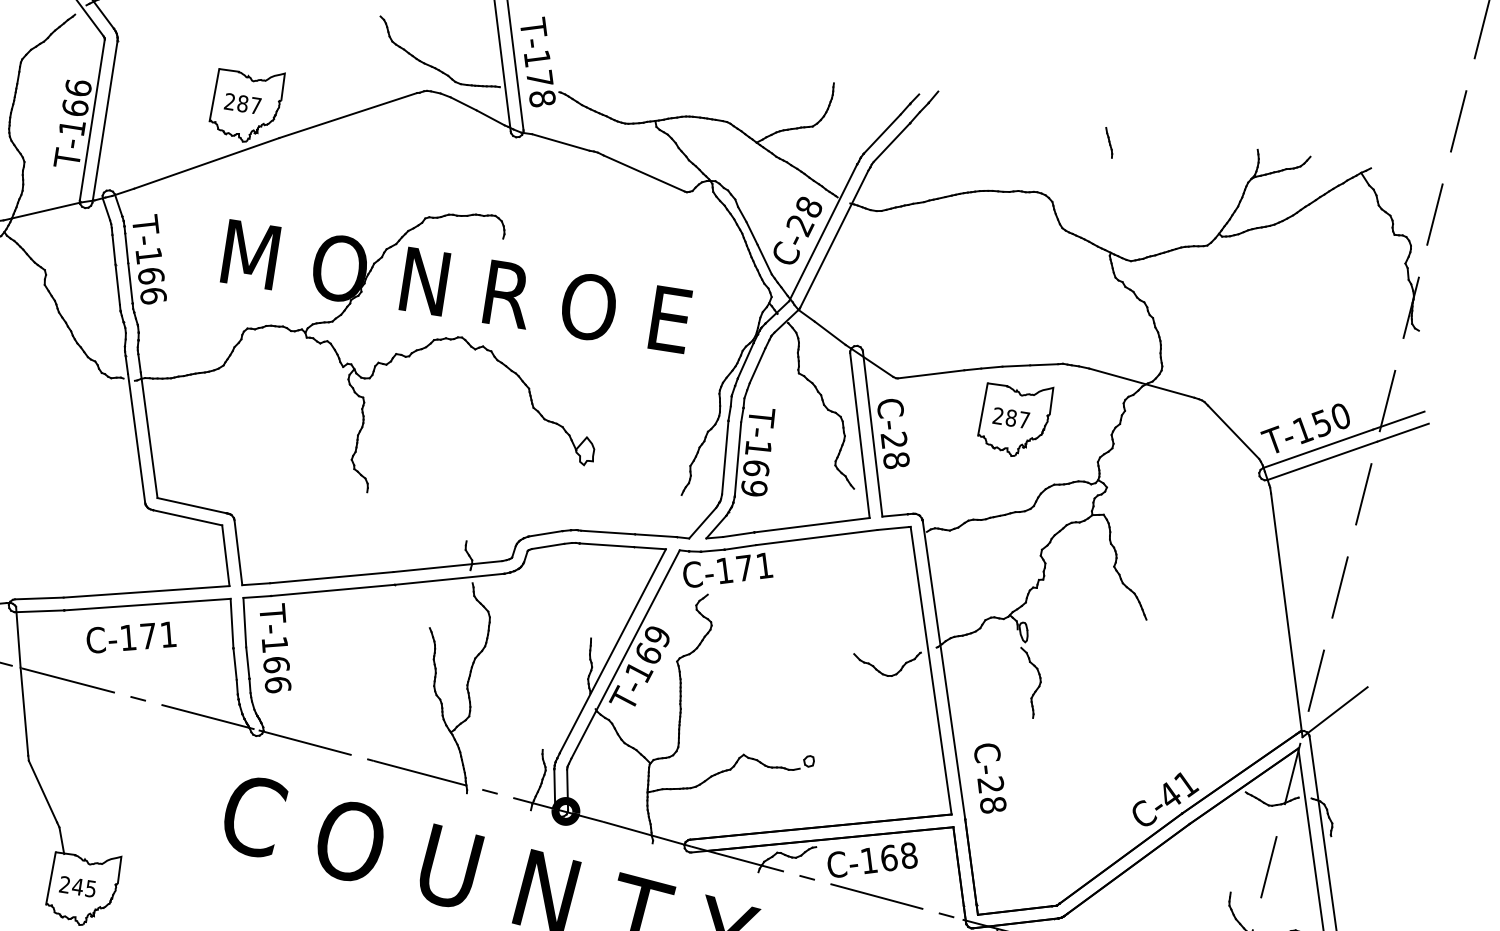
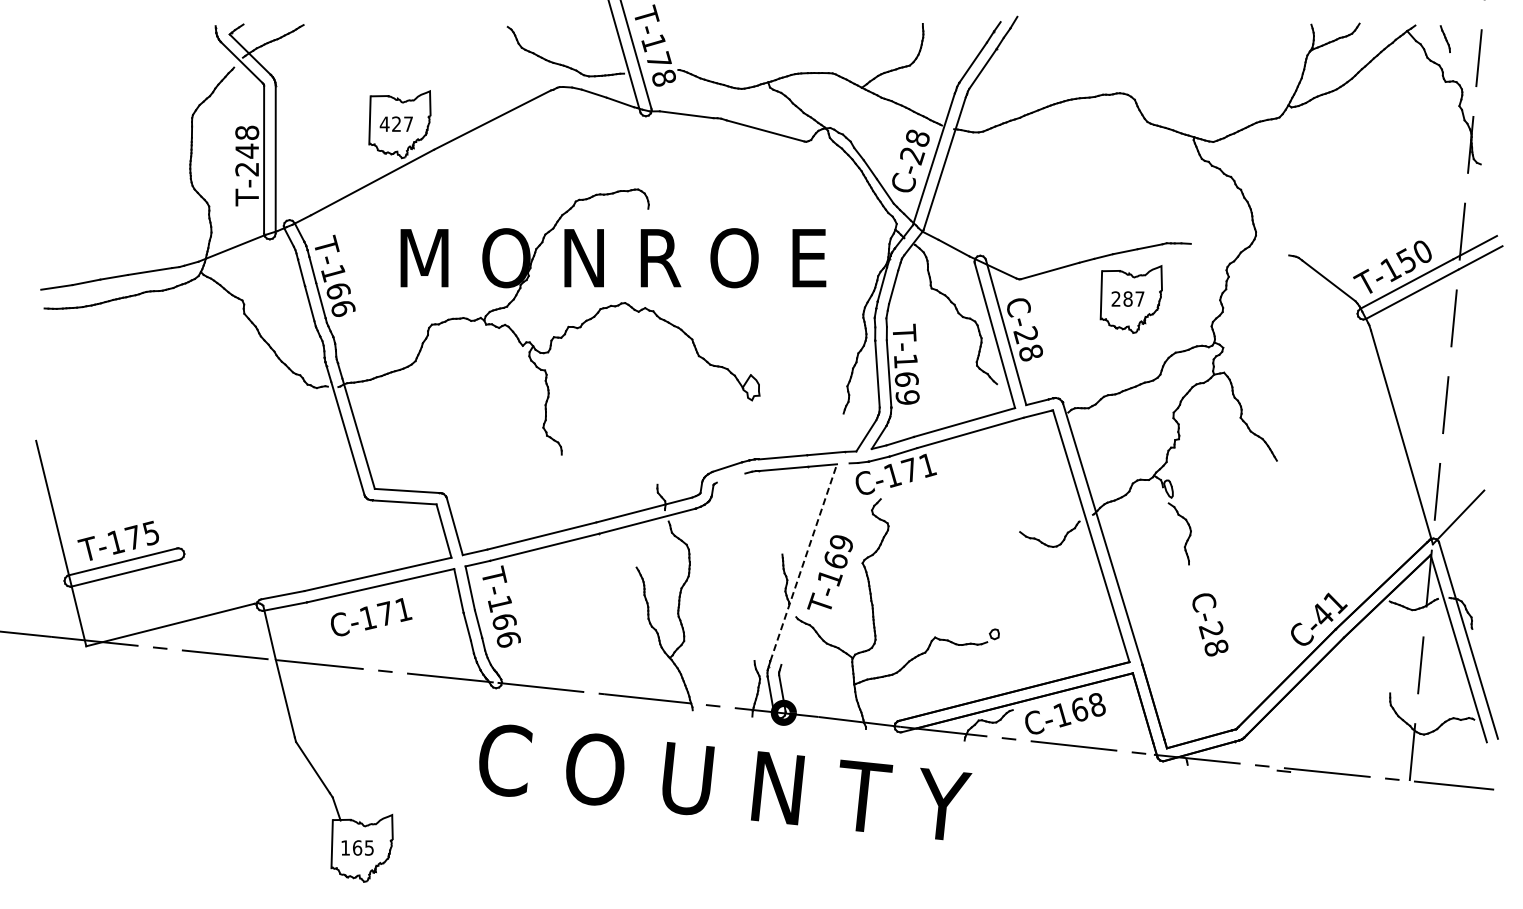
text: (236, 103) -> (390, 124), 287 -> 427
text: (75, 107) -> (247, 150), T-166 -> T-248
line: (1108, 142) -> (1444, 38), moved
line: (1141, 382) -> (1239, 249), removed
line: (547, 545) -> (730, 477), removed
line: (612, 650) -> (803, 562), solid -> dashed
line: (625, 653) -> (815, 563), removed
text: (990, 778) -> (1210, 624), moved
text: (71, 885) -> (351, 847), 245 -> 165

